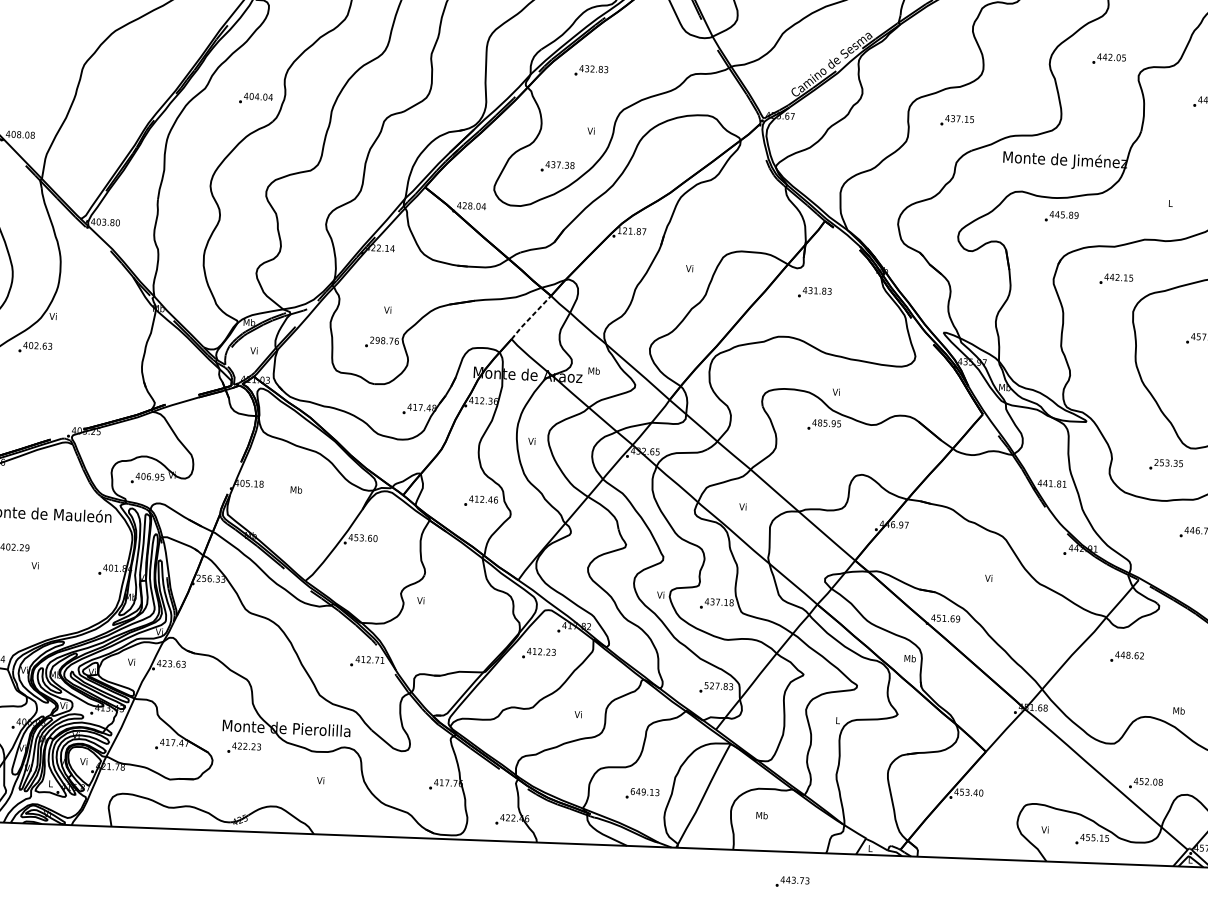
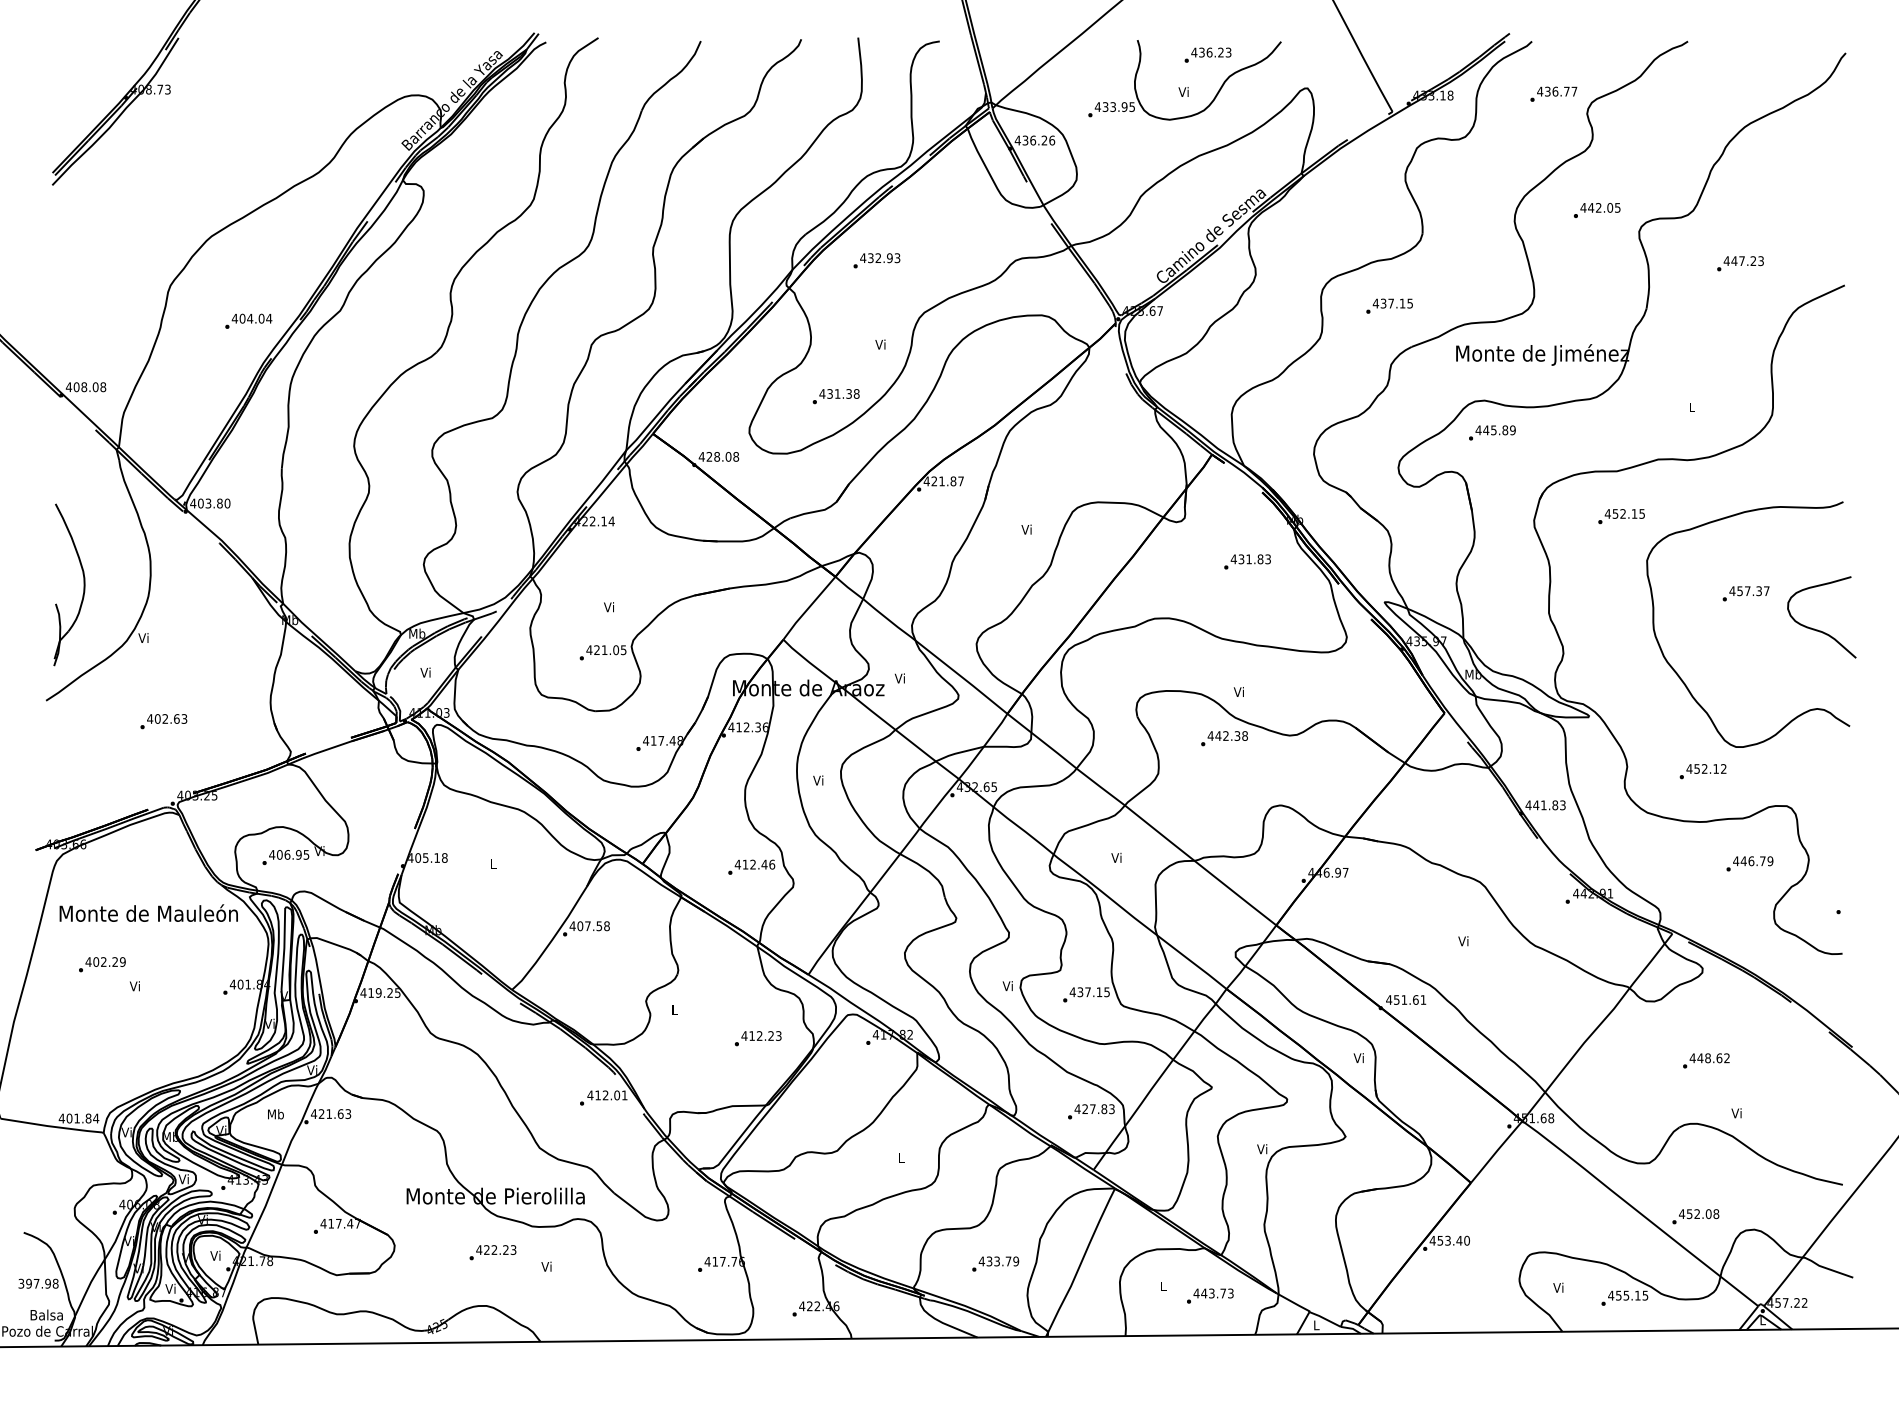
text: (600, 69) -> (889, 258), 432.83 -> 432.93
text: (255, 97) -> (248, 320), moved
text: (558, 164) -> (837, 393), 437.38 -> 431.38
text: (483, 206) -> (735, 456), 428.04 -> 428.08
text: (1061, 216) -> (1492, 432), moved
text: (619, 230) -> (926, 481), 121.87 -> 421.87
text: (1112, 276) -> (1615, 513), 442.15 -> 452.15
text: (814, 292) -> (1247, 561), moved
line: (530, 317) -> (808, 607), dashed -> solid
text: (384, 341) -> (606, 650), 298.76 -> 421.05
text: (35, 347) -> (163, 721), moved
text: (594, 371) -> (900, 678), Mb -> Vi
text: (829, 423) -> (1231, 735), 485.95 -> 442.38
text: (1168, 462) -> (1706, 768), 253.35 -> 452.12
text: (1064, 484) -> (1562, 805), 441.81 -> 441.83
text: (296, 489) -> (493, 863), Mb -> L
text: (365, 538) -> (593, 926), 453.60 -> 407.58
text: (210, 578) -> (380, 992), 256.33 -> 419.25
text: (131, 596) -> (270, 1023), Mb -> Vi
text: (421, 600) -> (674, 1009), Vi -> L
text: (731, 602) -> (1106, 992), 437.18 -> 437.15
text: (958, 618) -> (1423, 999), 451.69 -> 451.61
text: (538, 653) -> (757, 1038), moved
text: (1127, 656) -> (1706, 1060), moved
text: (910, 658) -> (1359, 1058), Mb -> Vi
text: (377, 660) -> (617, 1095), 412.71 -> 412.01
text: (131, 662) -> (275, 1114), Vi -> Mb
text: (170, 664) -> (329, 1114), 423.63 -> 421.63
text: (706, 685) -> (1077, 1109), 527.83 -> 427.83
text: (1179, 711) -> (1737, 1113), Mb -> Vi
text: (578, 714) -> (900, 1157), Vi -> L
text: (837, 720) -> (1262, 1149), L -> Vi
text: (243, 748) -> (492, 1252), moved
text: (50, 783) -> (170, 1288), L -> Vi
text: (644, 792) -> (998, 1261), 649.13 -> 433.79
text: (762, 815) -> (1163, 1286), Mb -> L
text: (792, 881) -> (1210, 1295), moved

